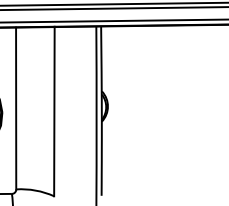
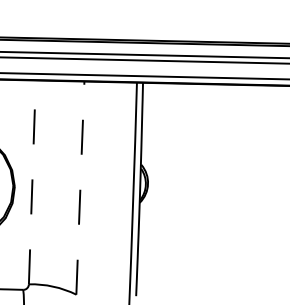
line: (16, 107) -> (32, 181), solid -> dashed
line: (54, 111) -> (80, 187), solid -> dashed

